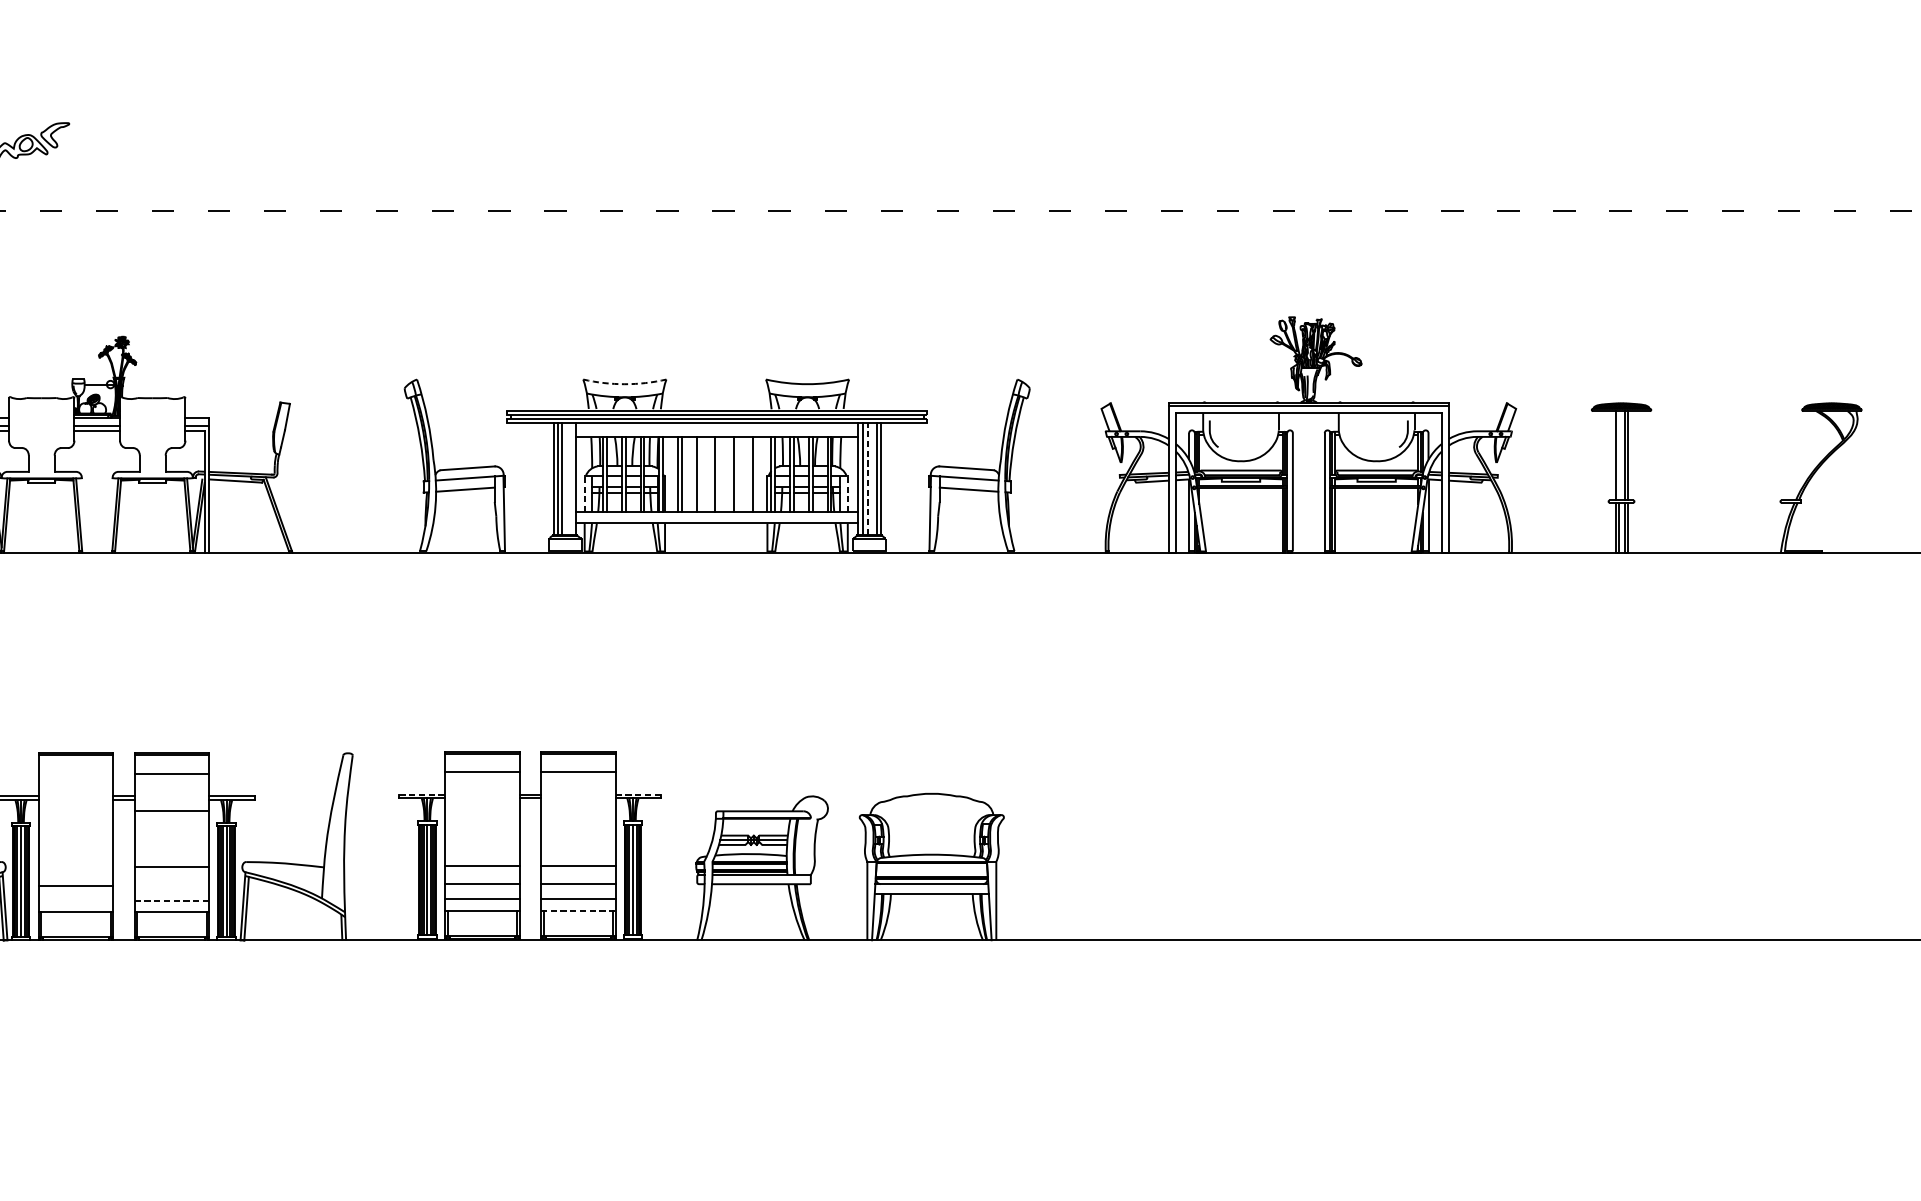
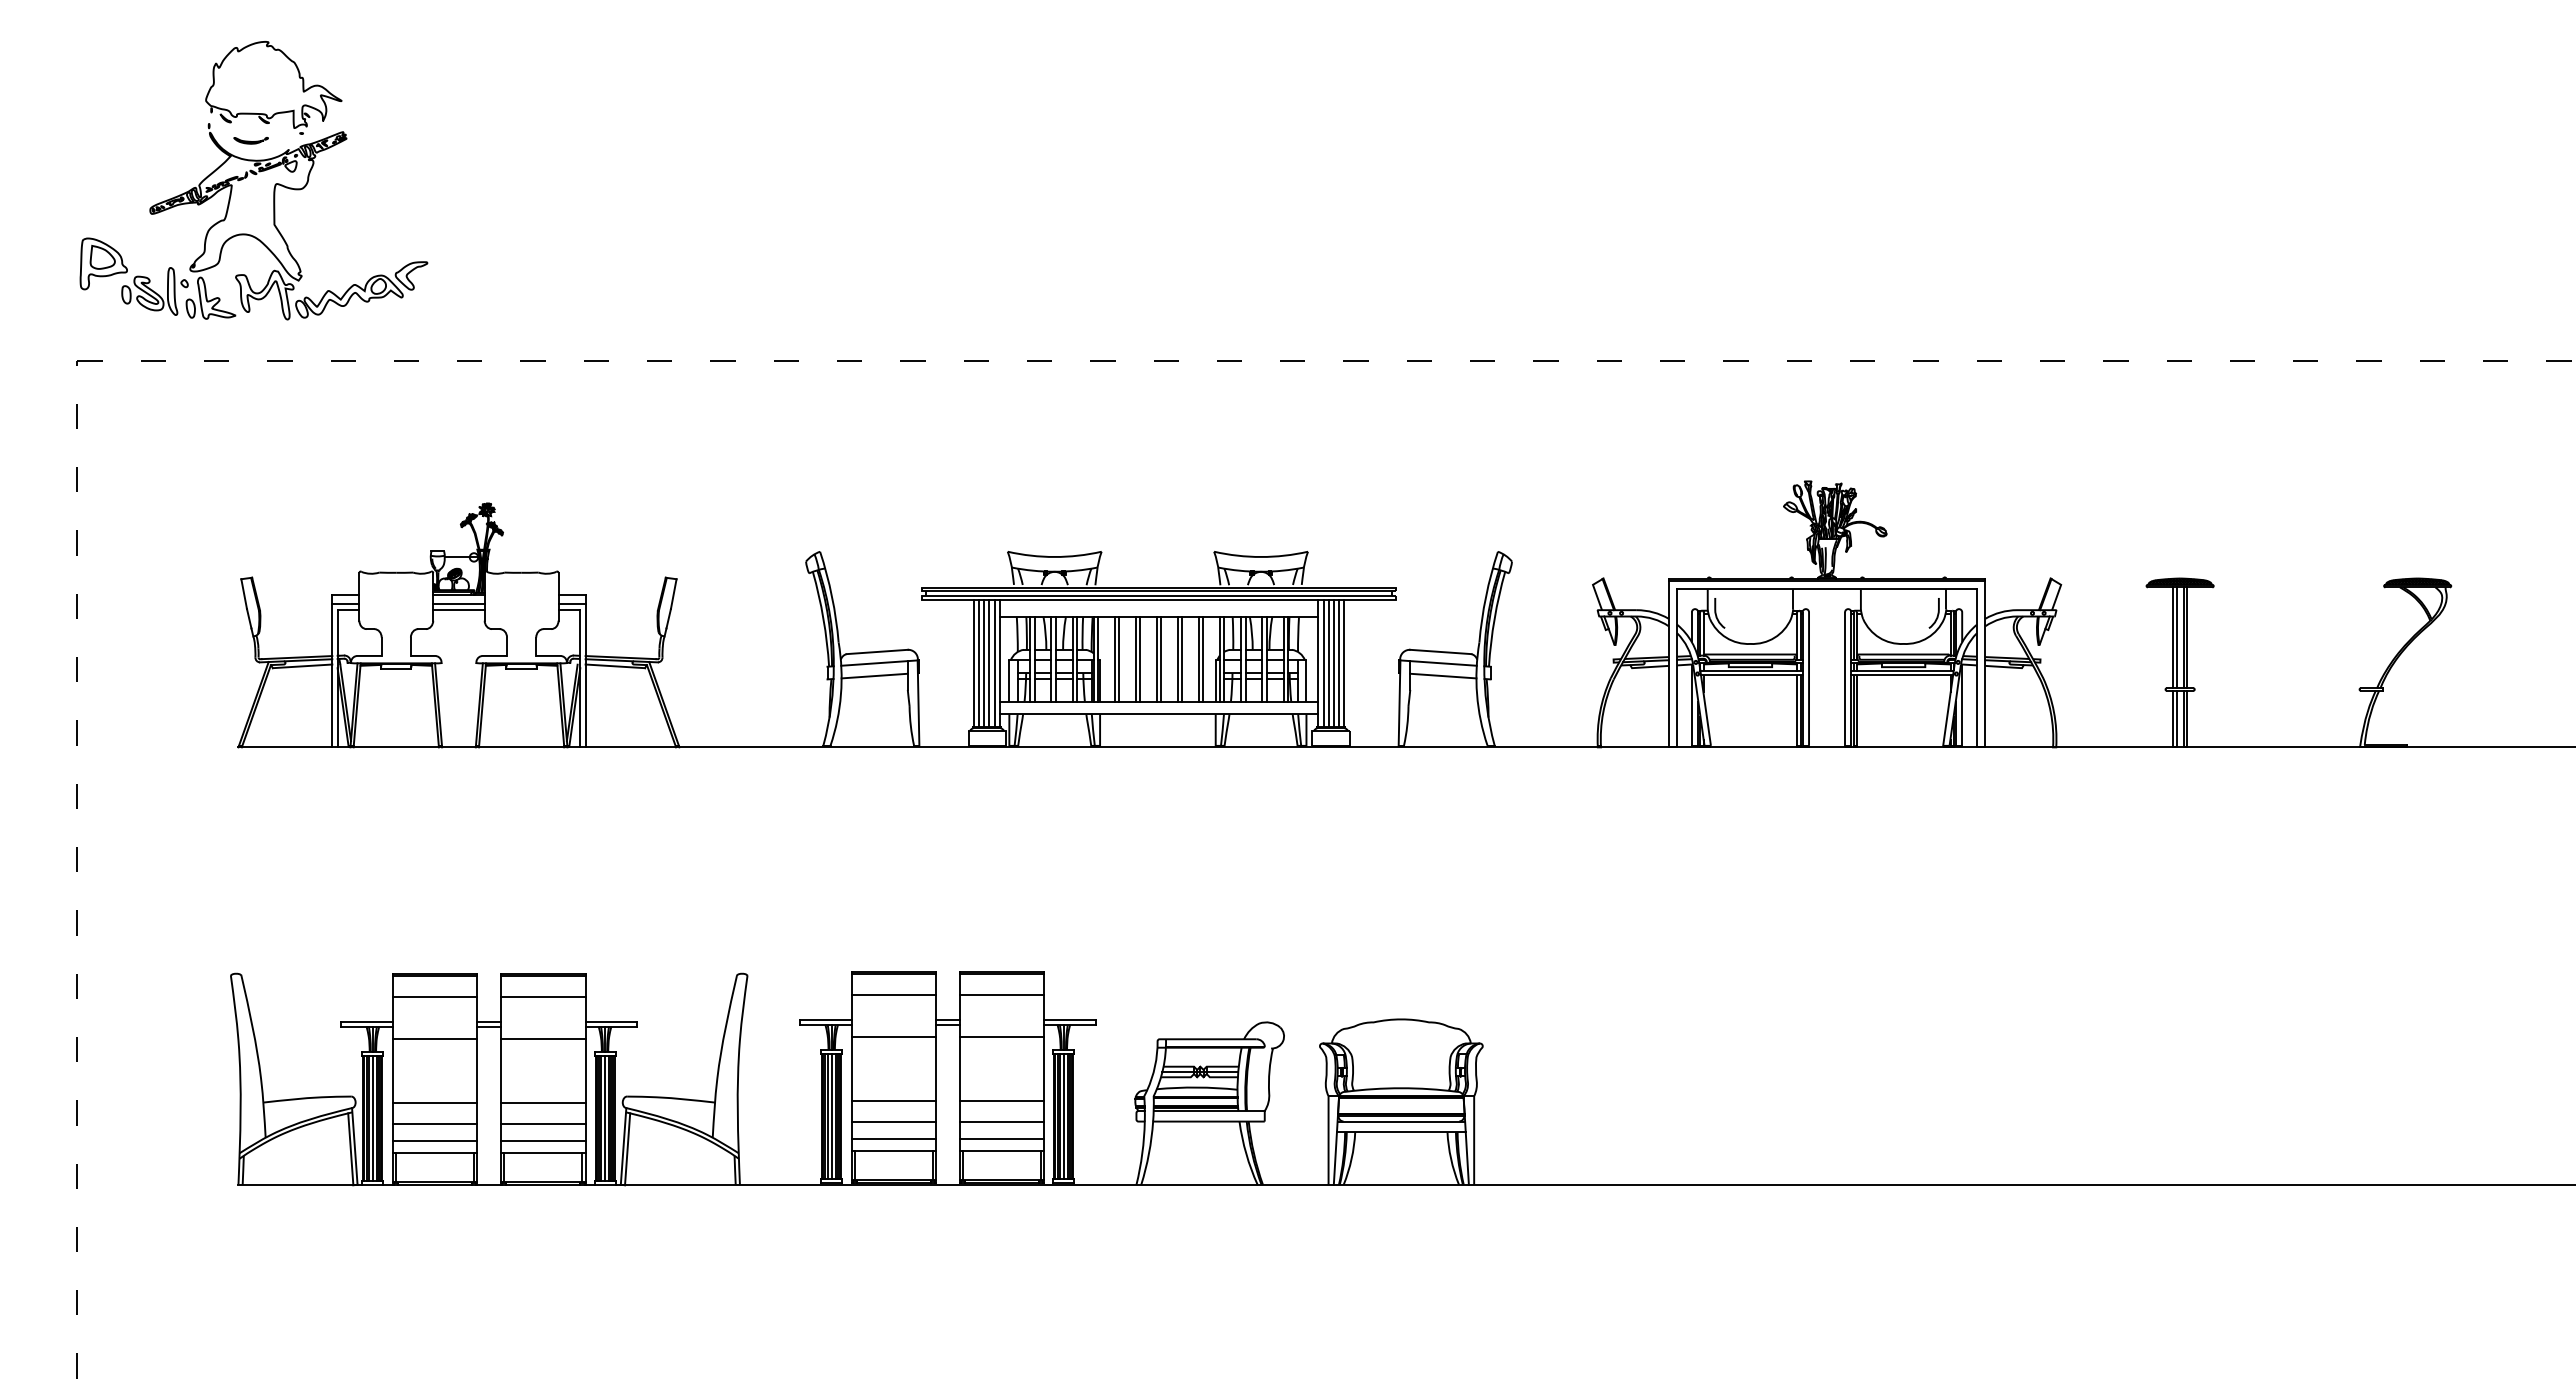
arc: (624, 384) -> (1054, 557), dashed -> solid
line: (1618, 455) -> (2176, 637), added
line: (700, 474) -> (1140, 659), added
line: (719, 474) -> (1161, 659), added
line: (738, 474) -> (1182, 659), added
line: (756, 474) -> (1203, 659), added
line: (567, 478) -> (989, 663), added
line: (571, 478) -> (994, 663), added
line: (867, 478) -> (1328, 663), dashed -> solid
line: (871, 478) -> (1333, 663), added
line: (584, 493) -> (1009, 680), dashed -> solid
line: (847, 493) -> (1306, 680), dashed -> solid
line: (75, 774) -> (434, 997), added
line: (421, 794) -> (825, 1020), dashed -> solid
line: (637, 794) -> (1069, 1020), dashed -> solid
line: (482, 809) -> (893, 1037), added
line: (578, 809) -> (1002, 1037), added
line: (75, 811) -> (434, 1039), added
line: (75, 867) -> (434, 1102), added
line: (172, 885) -> (543, 1123), added
line: (75, 900) -> (434, 1140), added
line: (172, 900) -> (543, 1140), dashed -> solid
line: (578, 910) -> (1002, 1151), dashed -> solid

